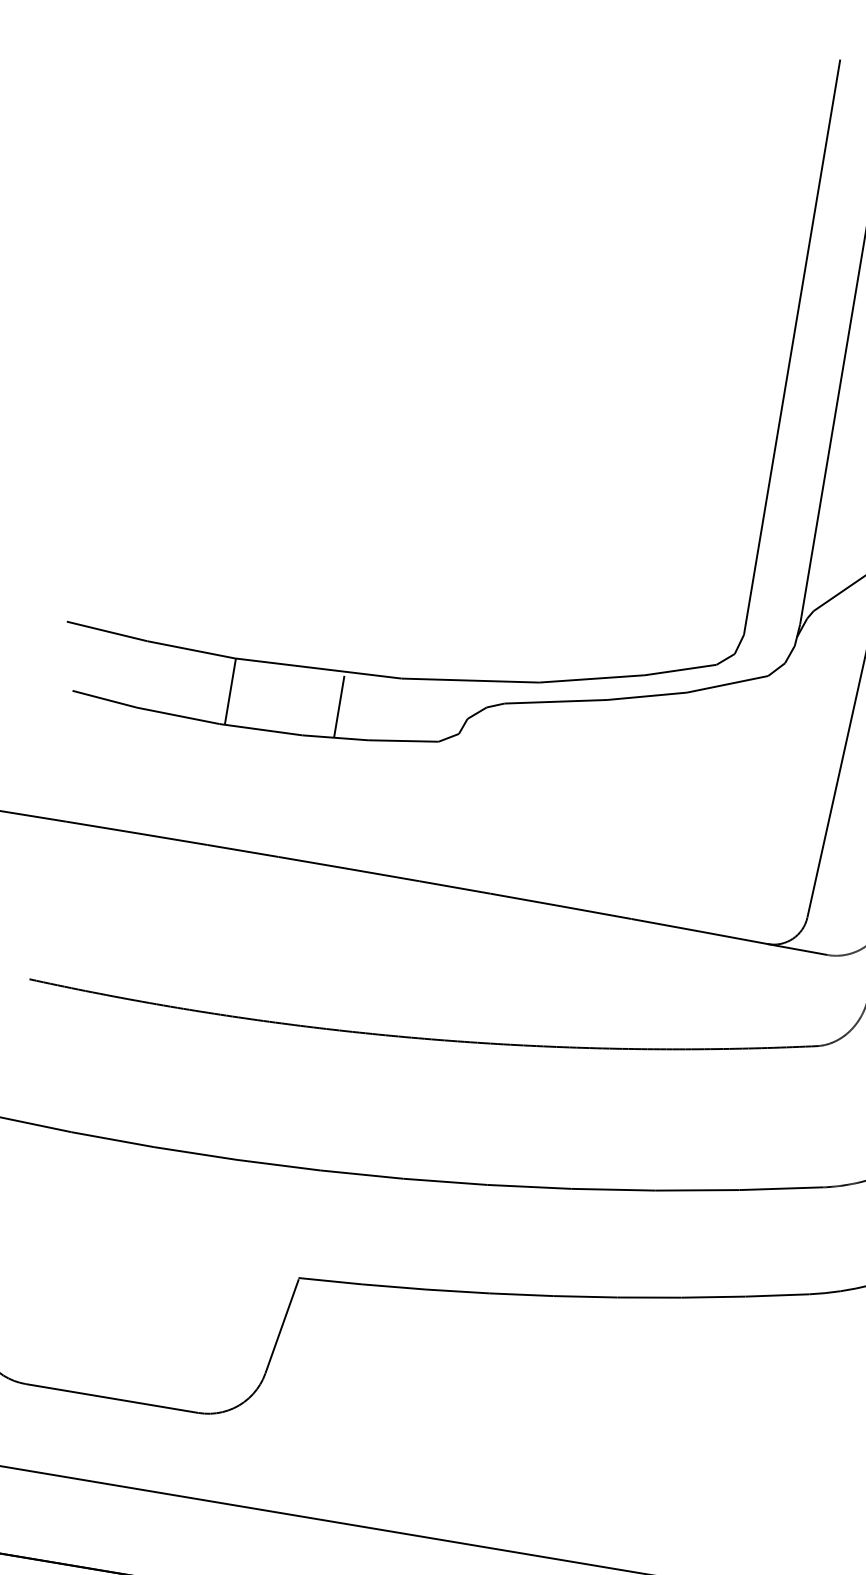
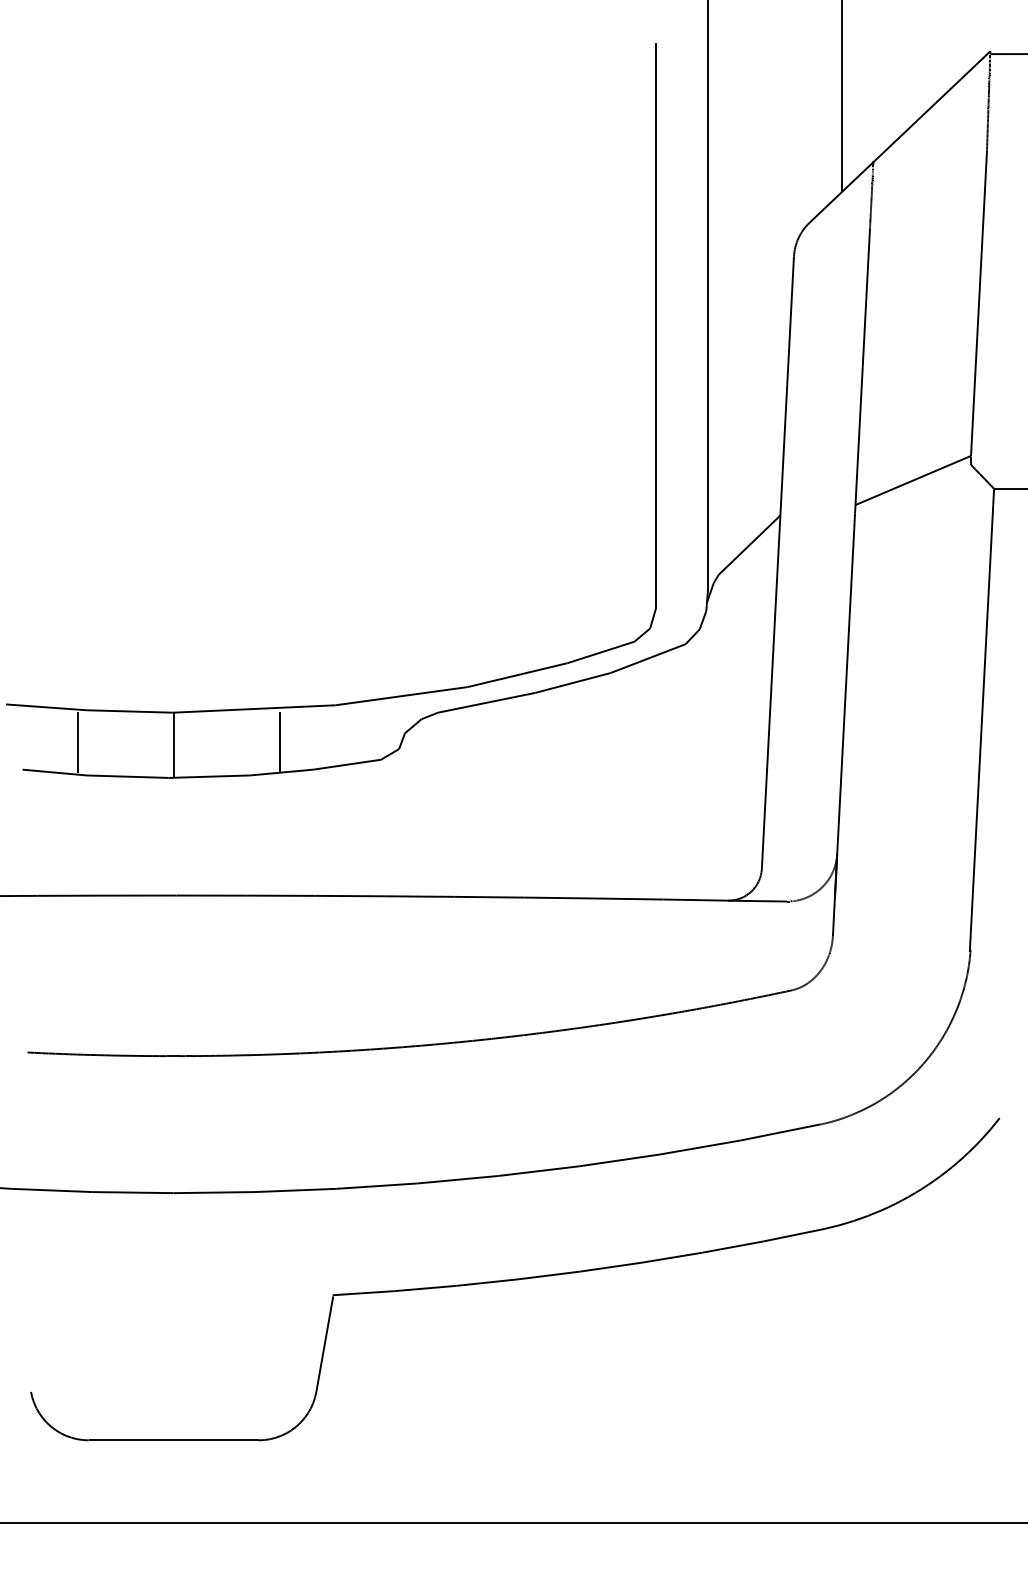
line: (133, 672) -> (77, 742), added

